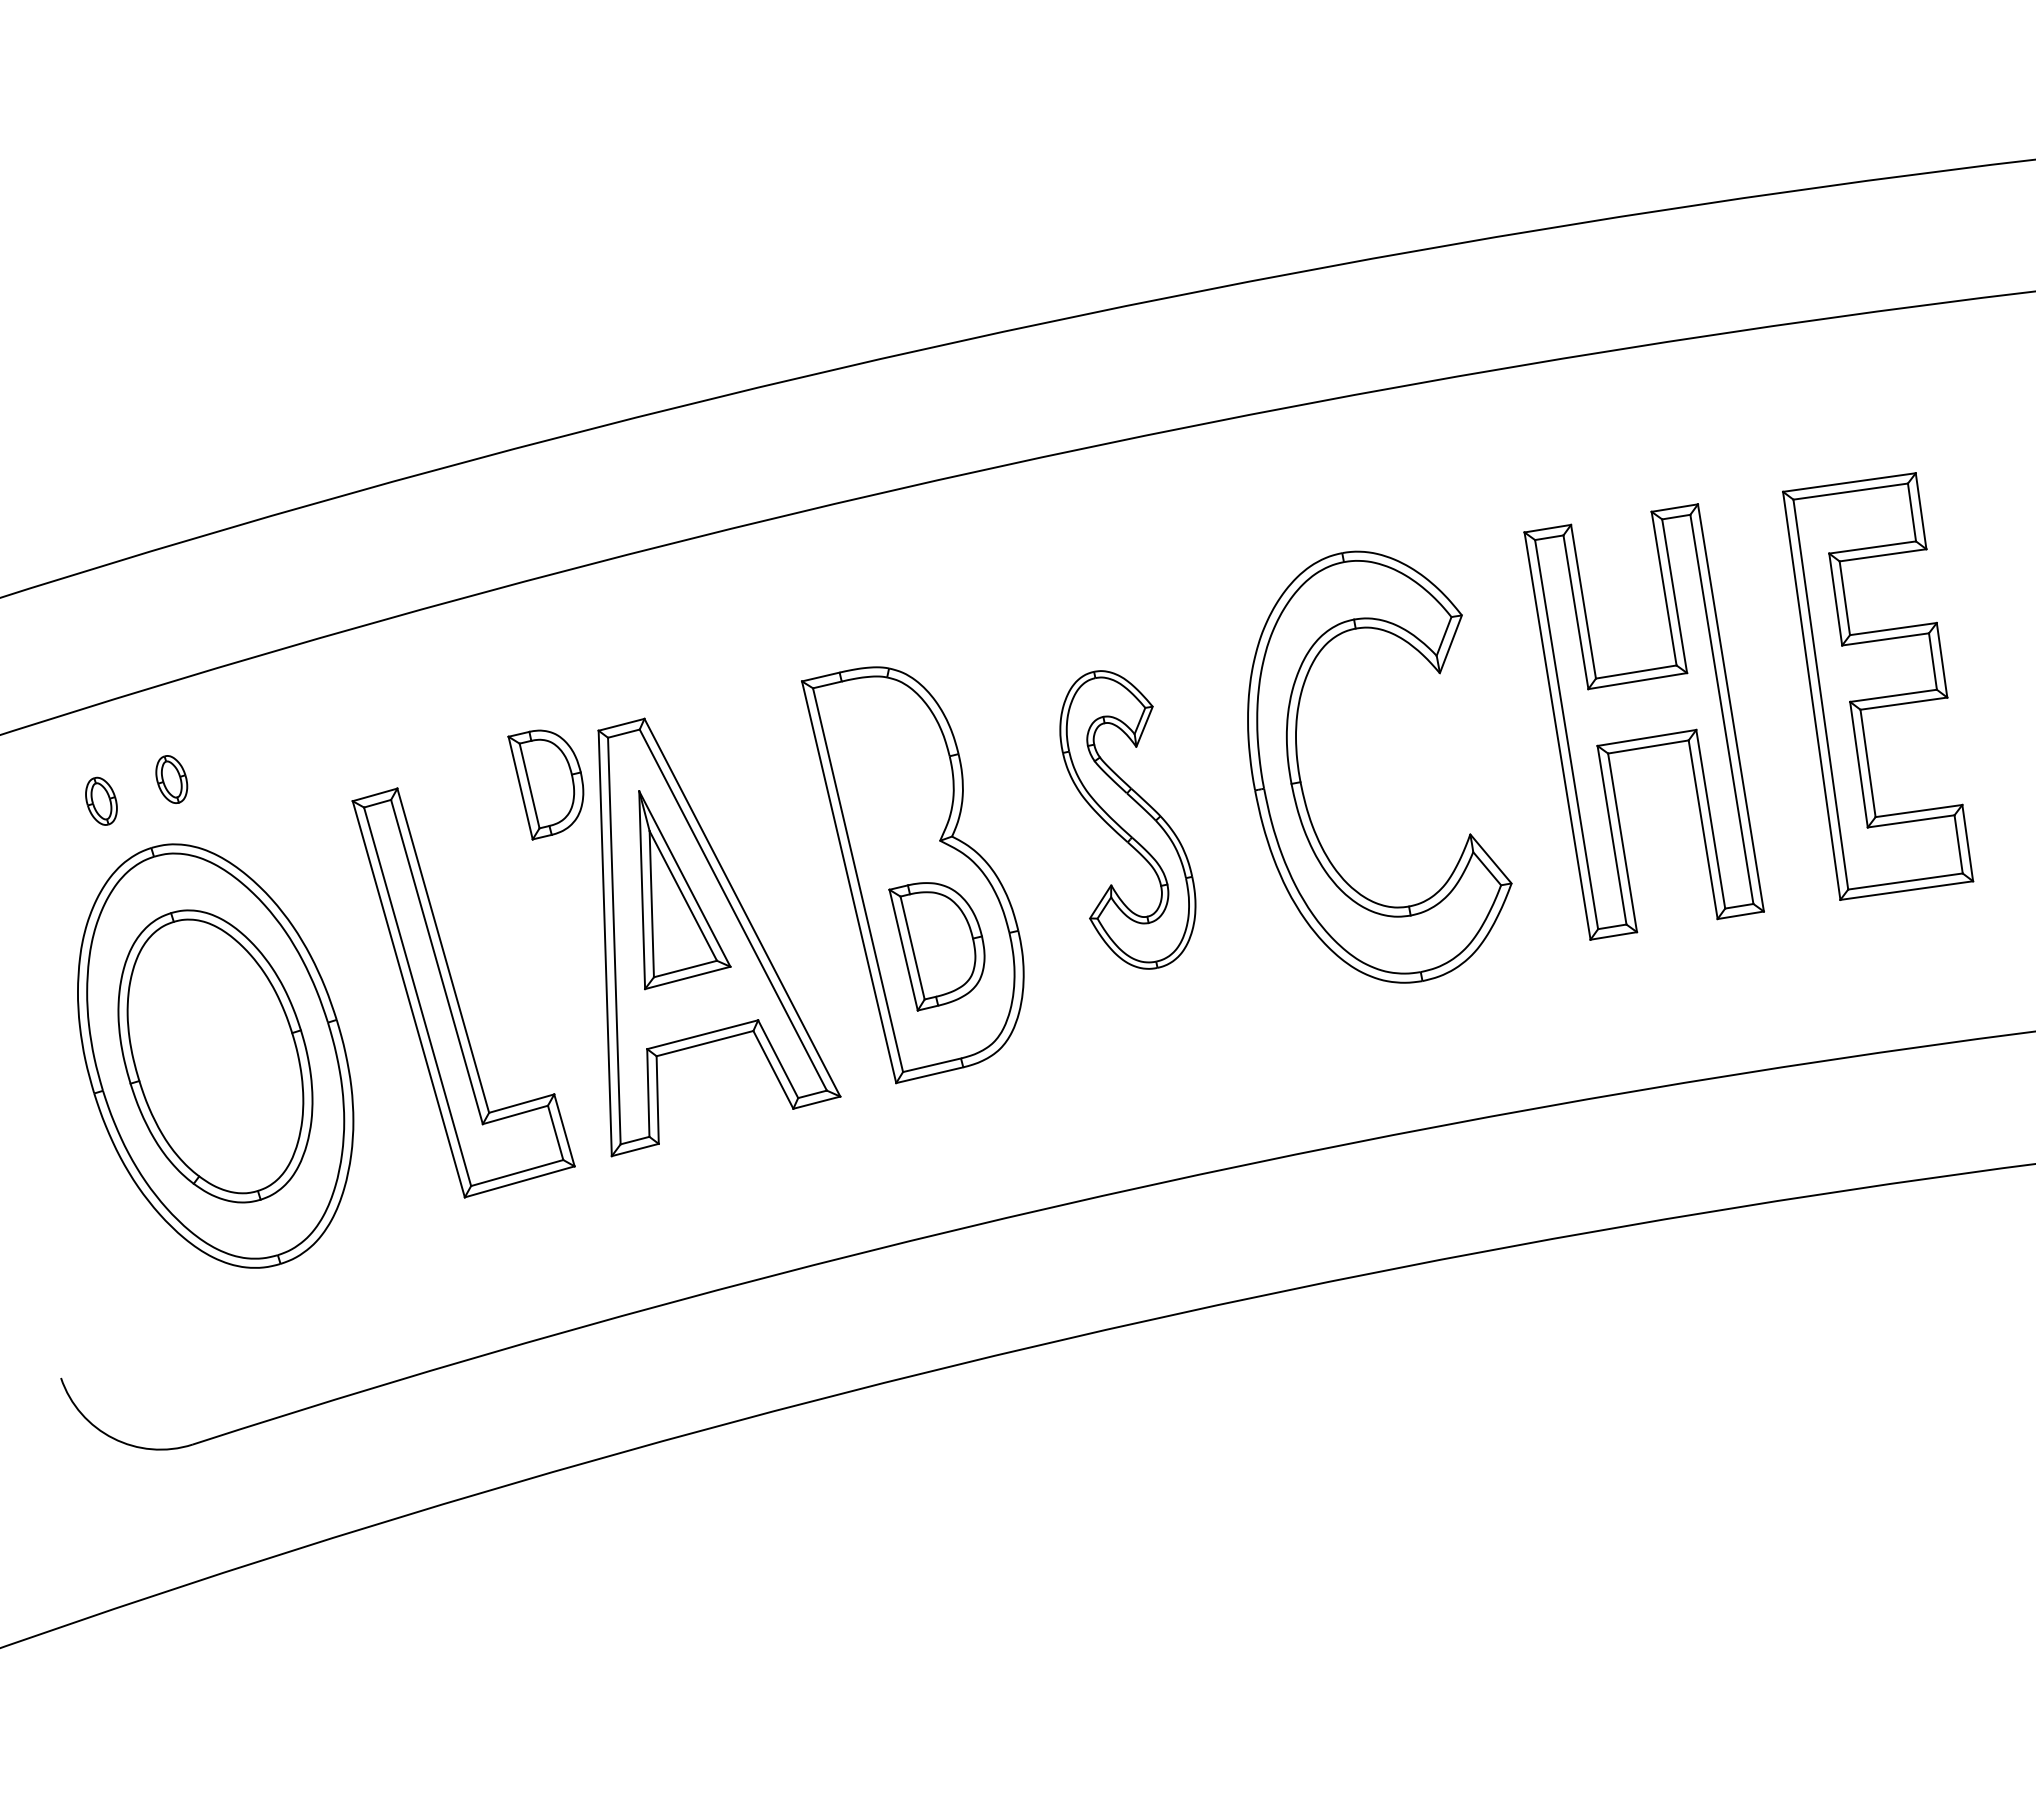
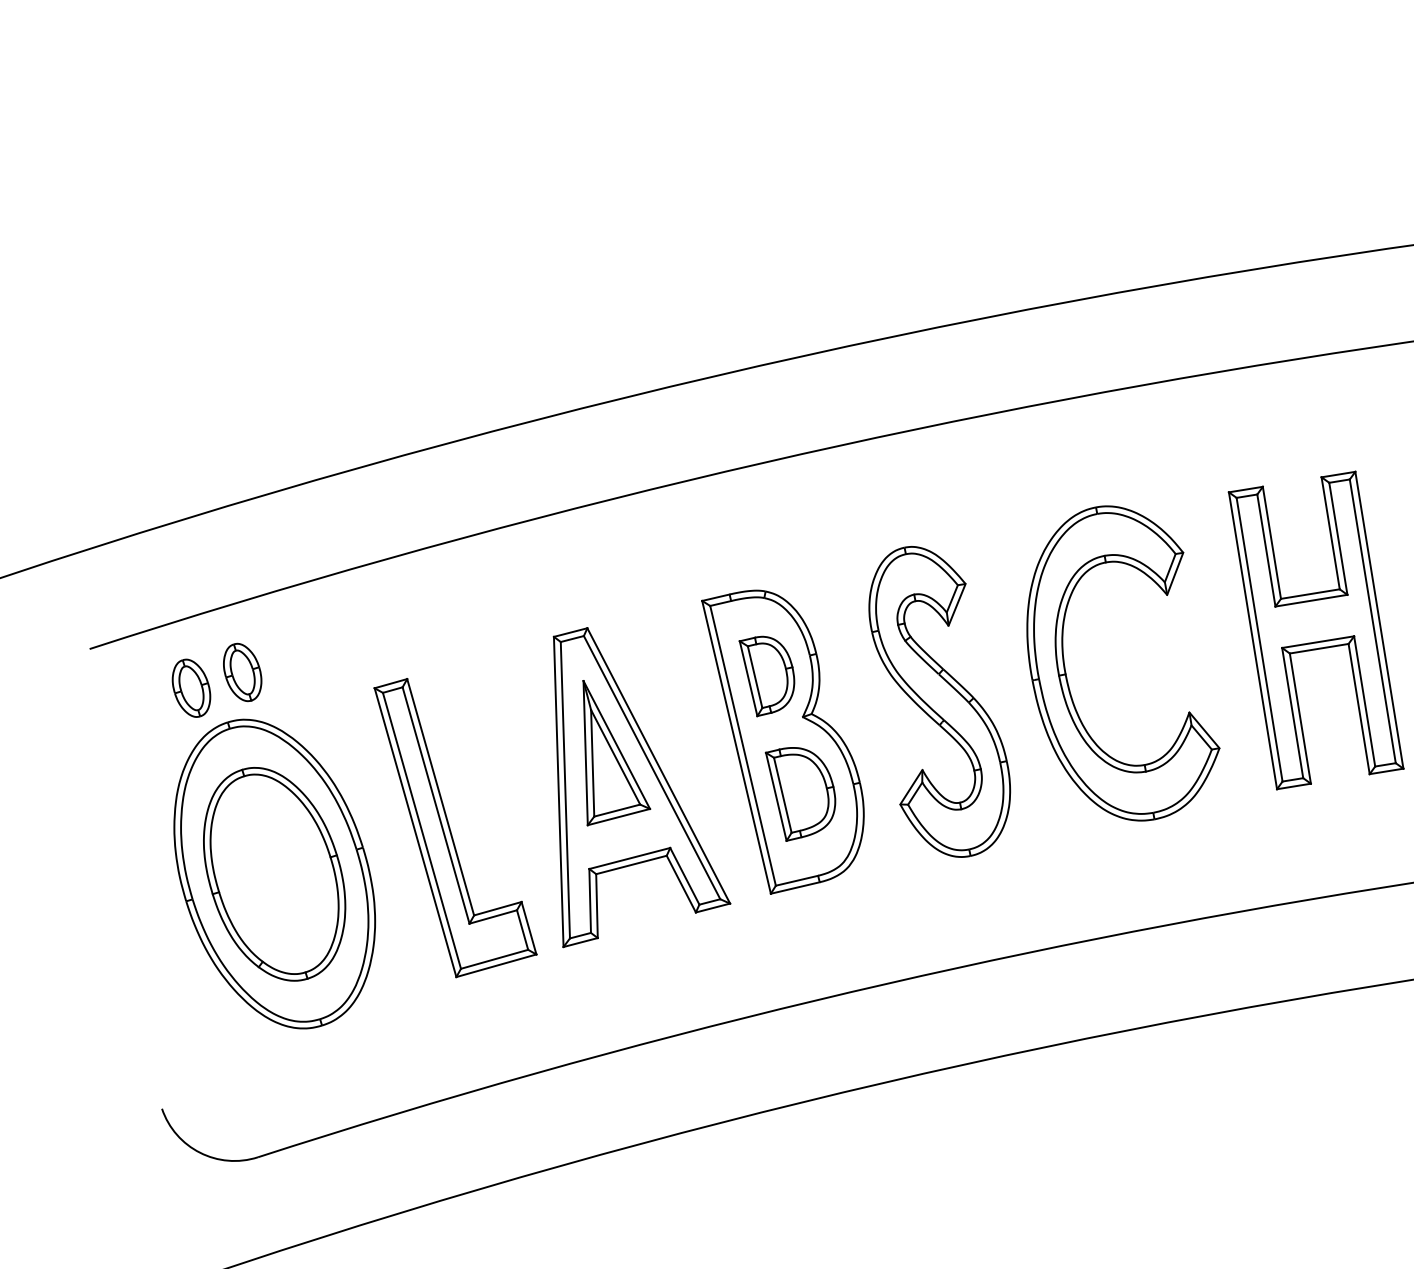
part: (171, 779) -> (242, 672), size x1.67
part: (545, 784) -> (766, 676), moved
part: (101, 801) -> (191, 688), size x1.67
part: (1127, 819) -> (939, 701), size x1.43

